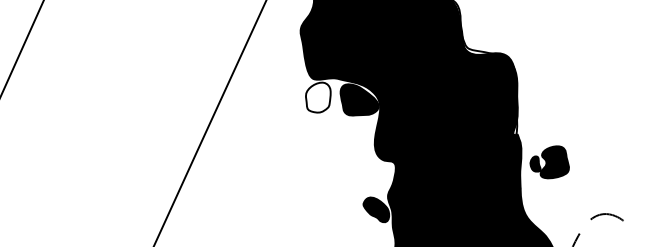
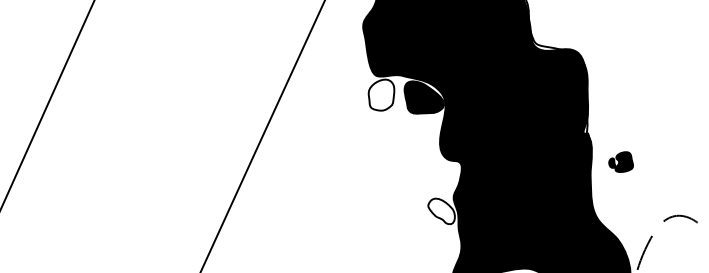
part: (549, 161) -> (620, 161), size x0.6
fill: (376, 209) -> (441, 211), removed

